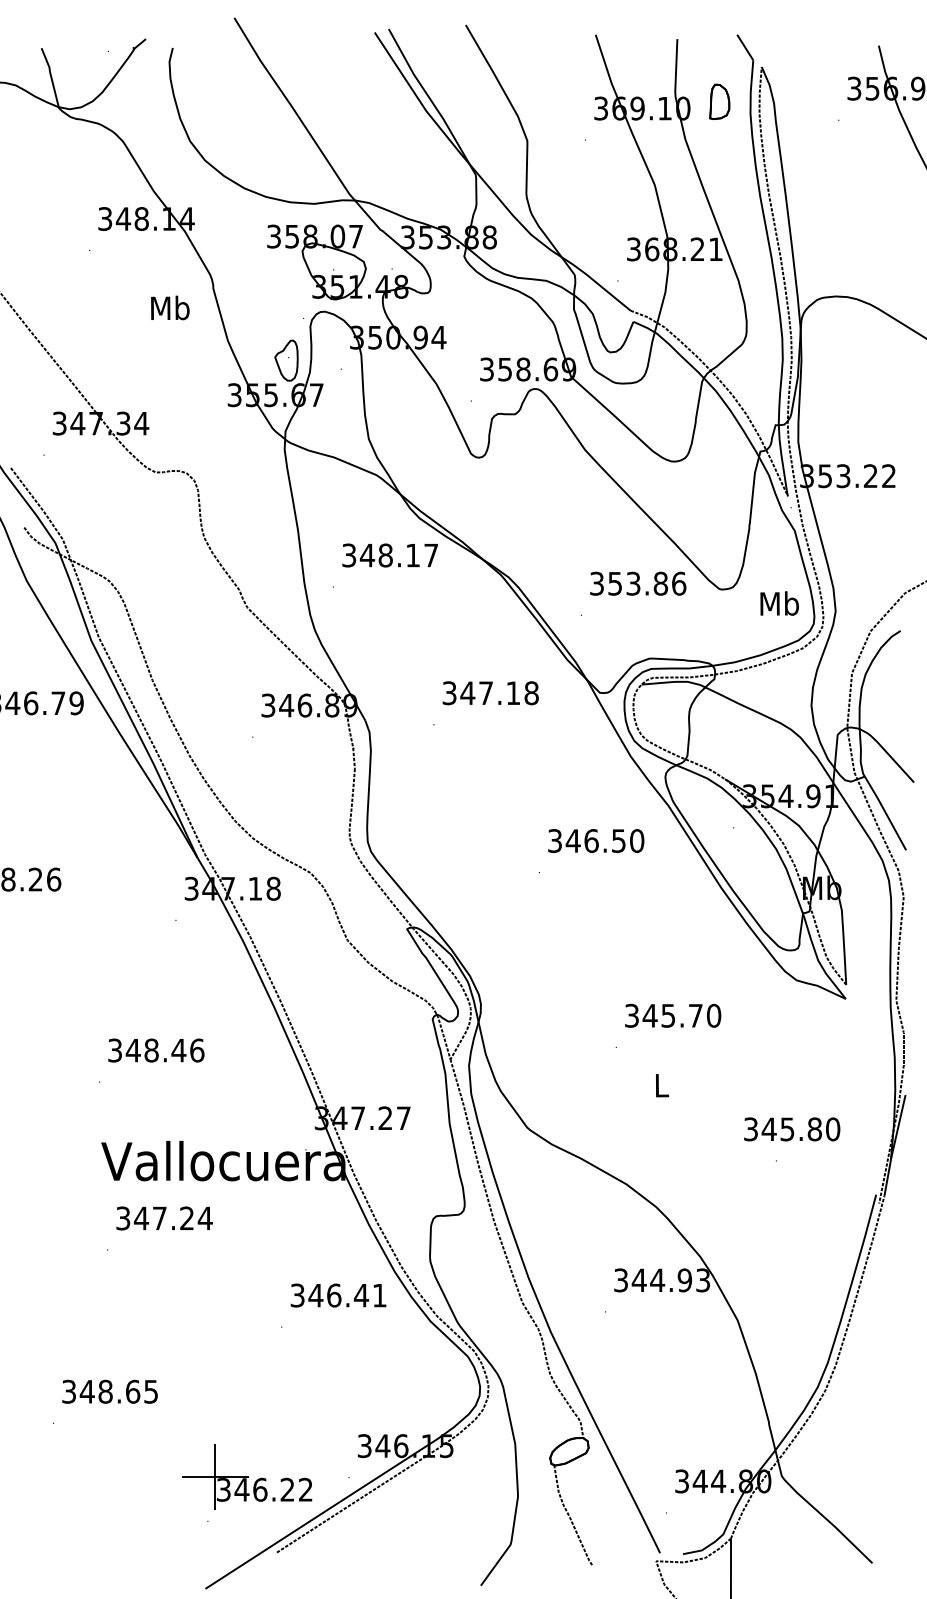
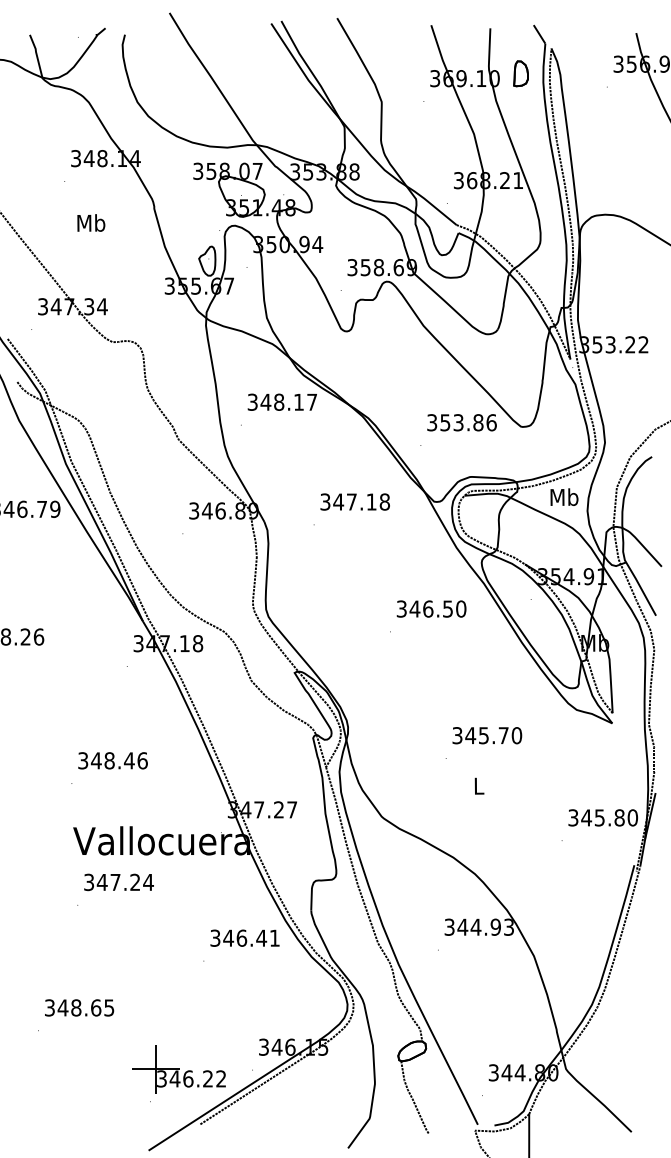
text: (170, 307) -> (91, 222), moved
text: (779, 603) -> (564, 497), moved
text: (792, 1129) -> (603, 817), moved

